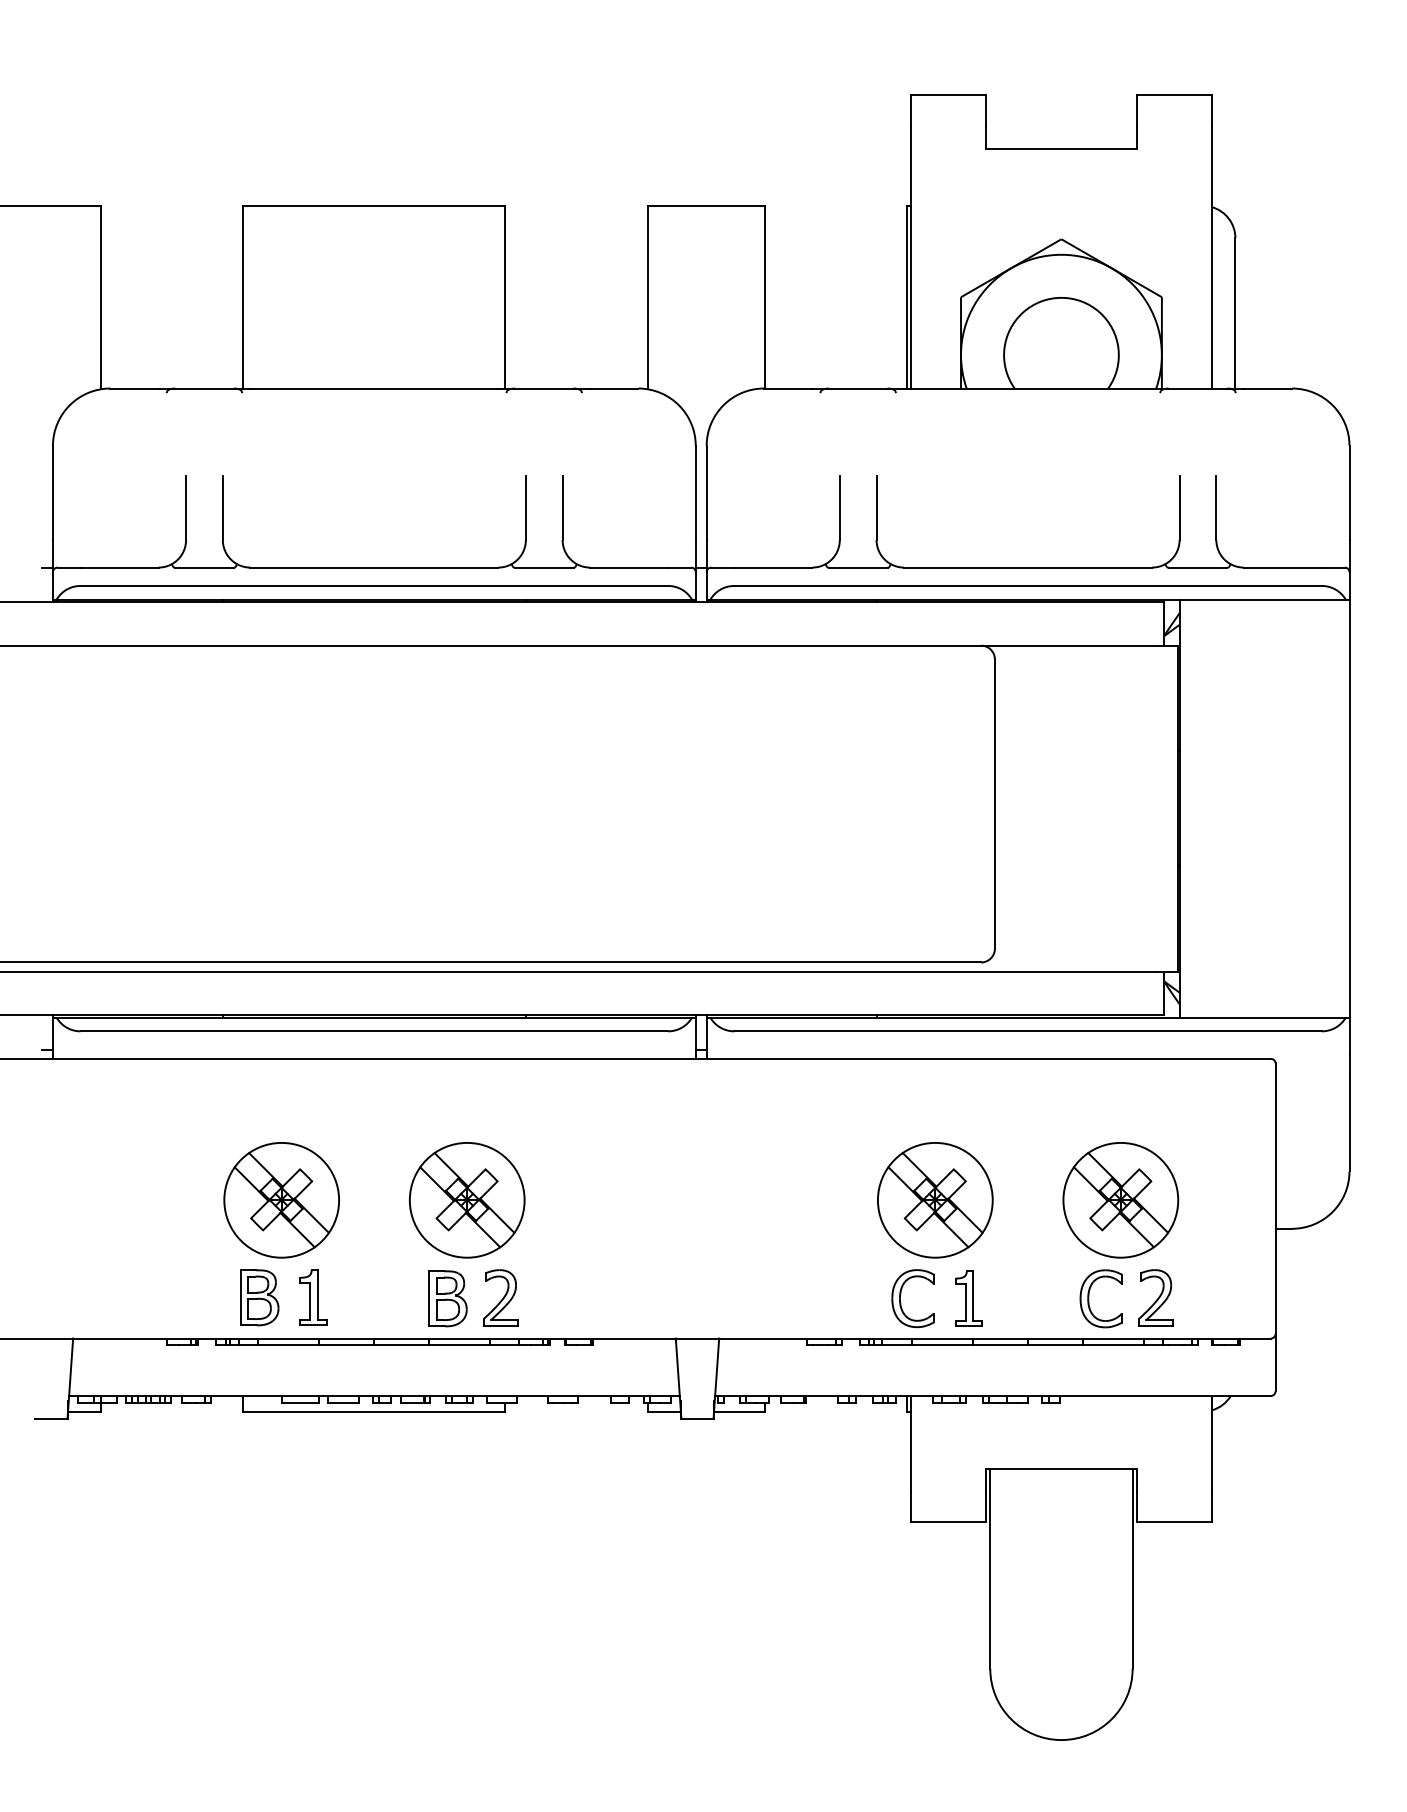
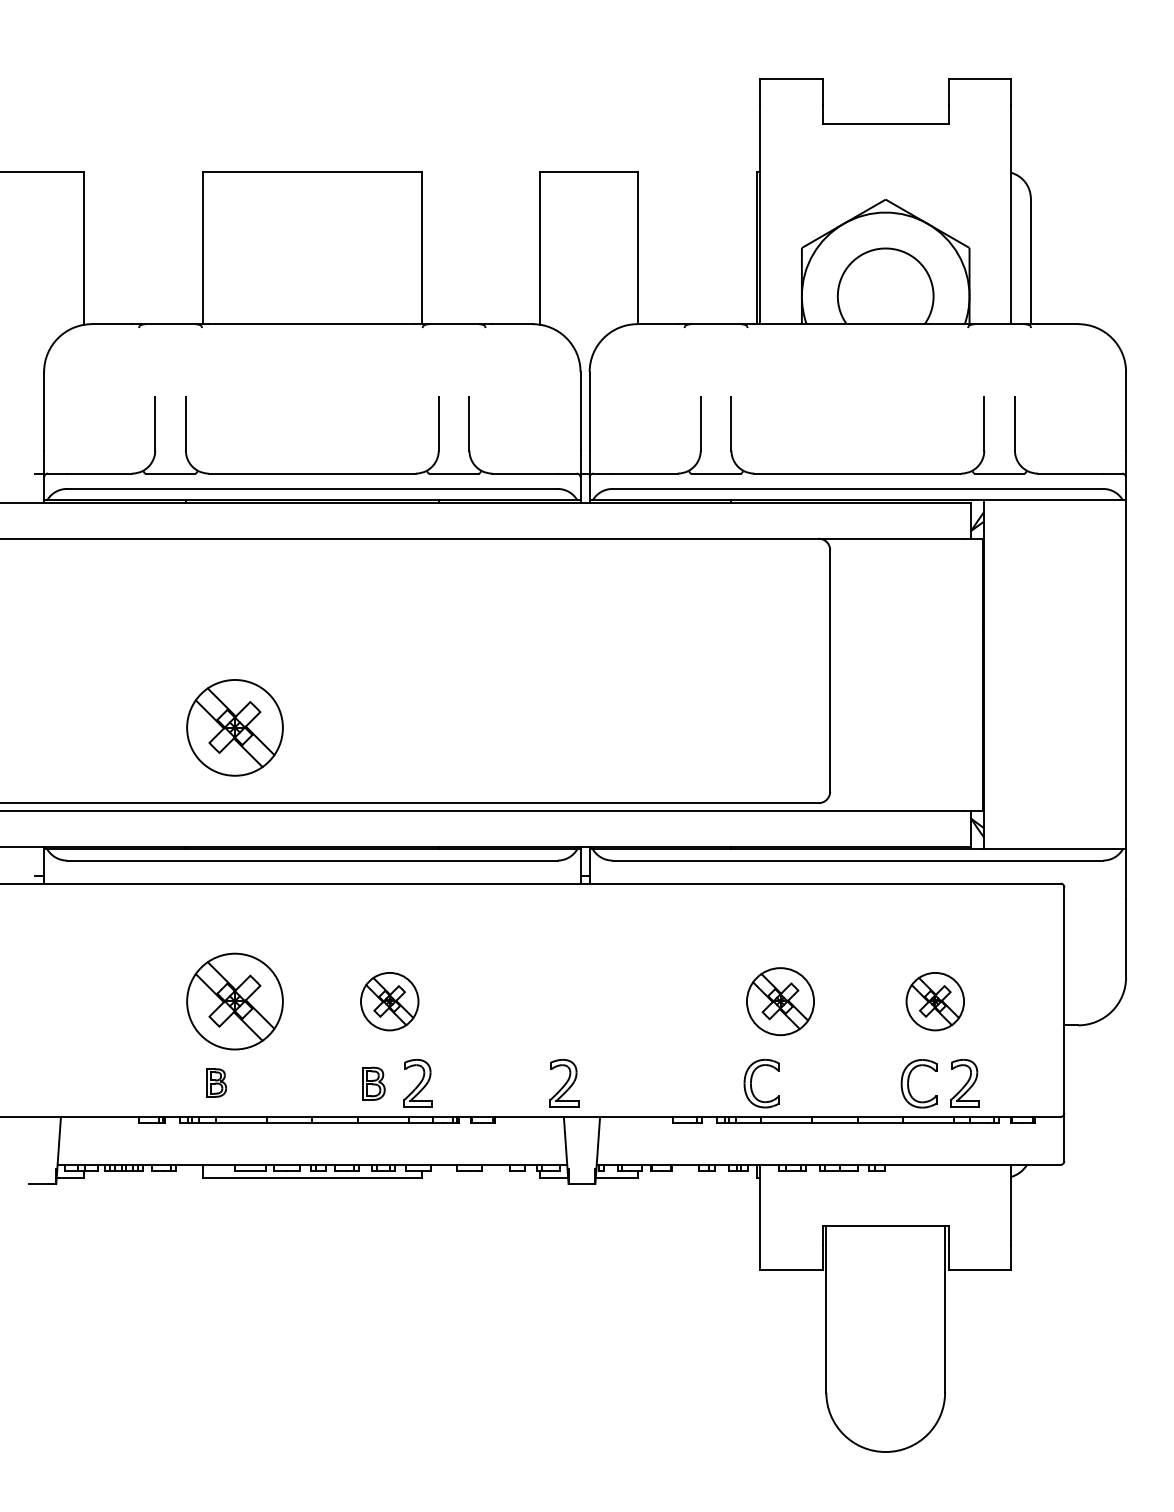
part: (281, 872) -> (234, 728), added
part: (466, 1200) -> (389, 1001), size x0.6
part: (935, 1200) -> (780, 1001), size x0.7
part: (1120, 1200) -> (934, 1001), size x0.6
part: (259, 1297) -> (216, 1082), size x0.6
part: (313, 1297) -> (261, 1082), removed
part: (675, 1297) -> (563, 1082), added
part: (447, 1298) -> (373, 1083), size x0.7
part: (968, 1298) -> (808, 1083), removed

